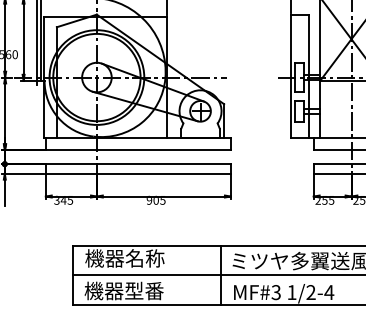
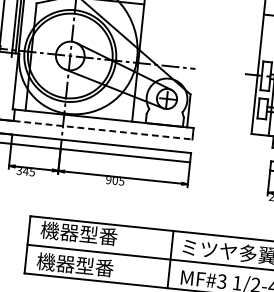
line: (138, 150) -> (103, 130), solid -> dashed
text: (144, 258) -> (98, 235), 機器名称 -> 機器型番

